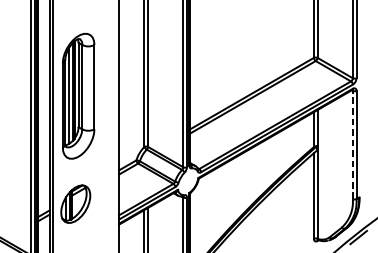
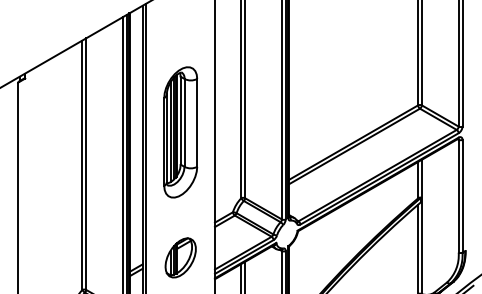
part: (78, 96) -> (180, 132), moved
line: (352, 144) -> (458, 195), dashed -> solid
part: (75, 203) -> (180, 257), moved

